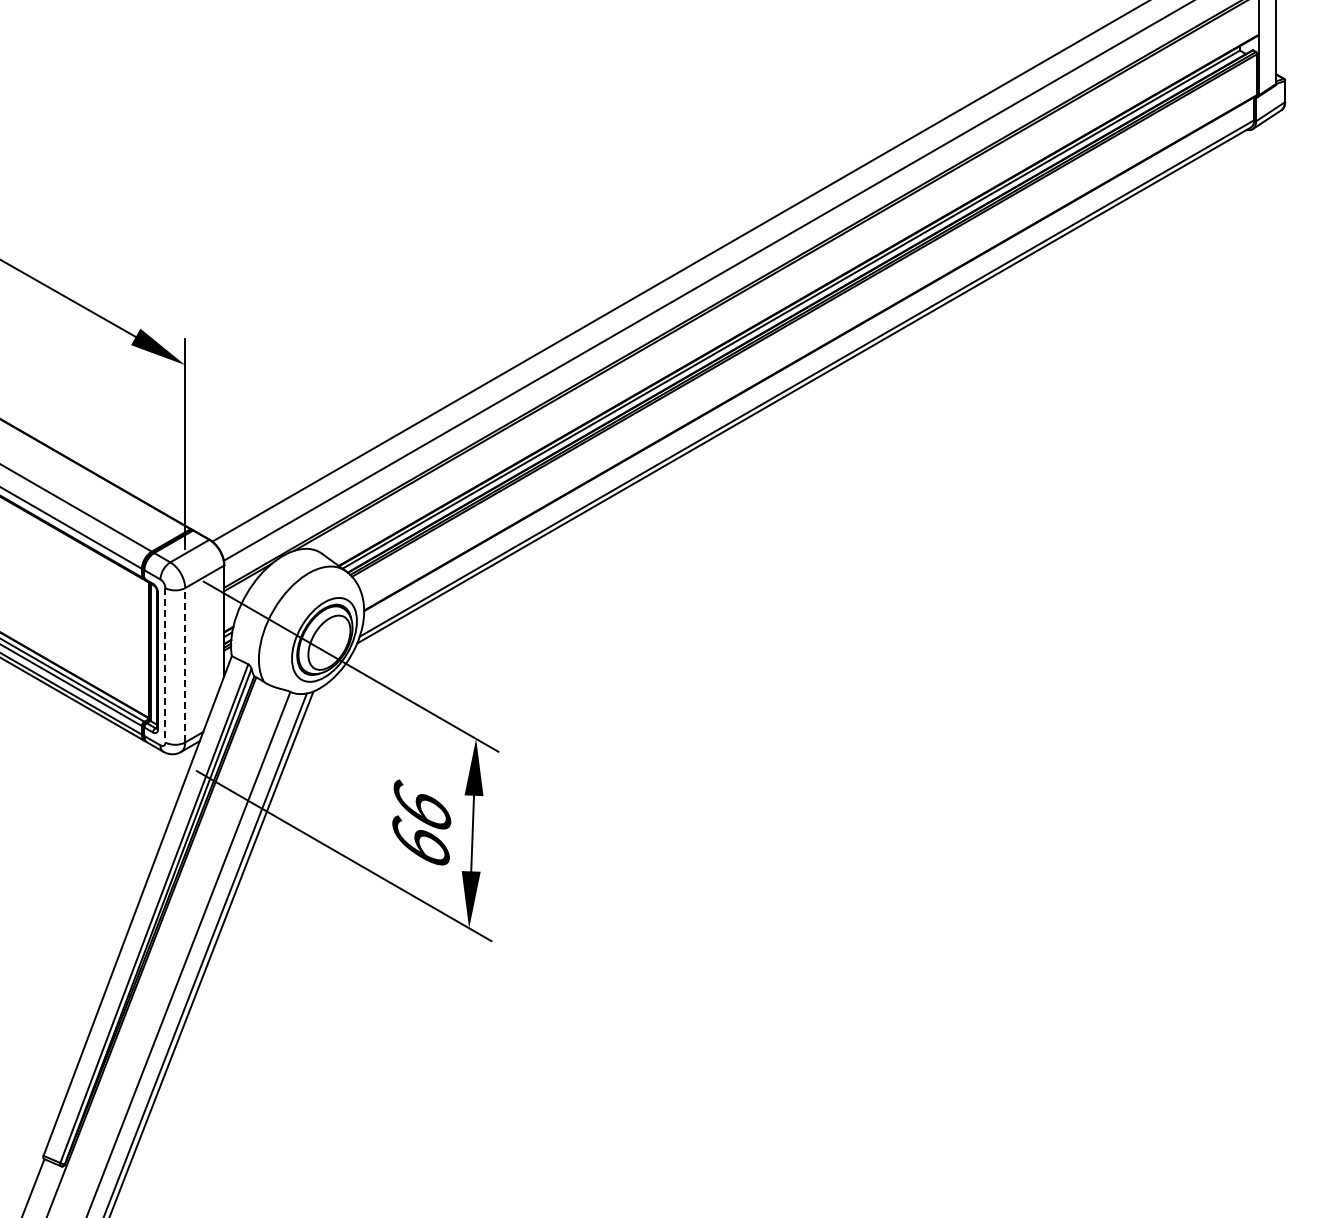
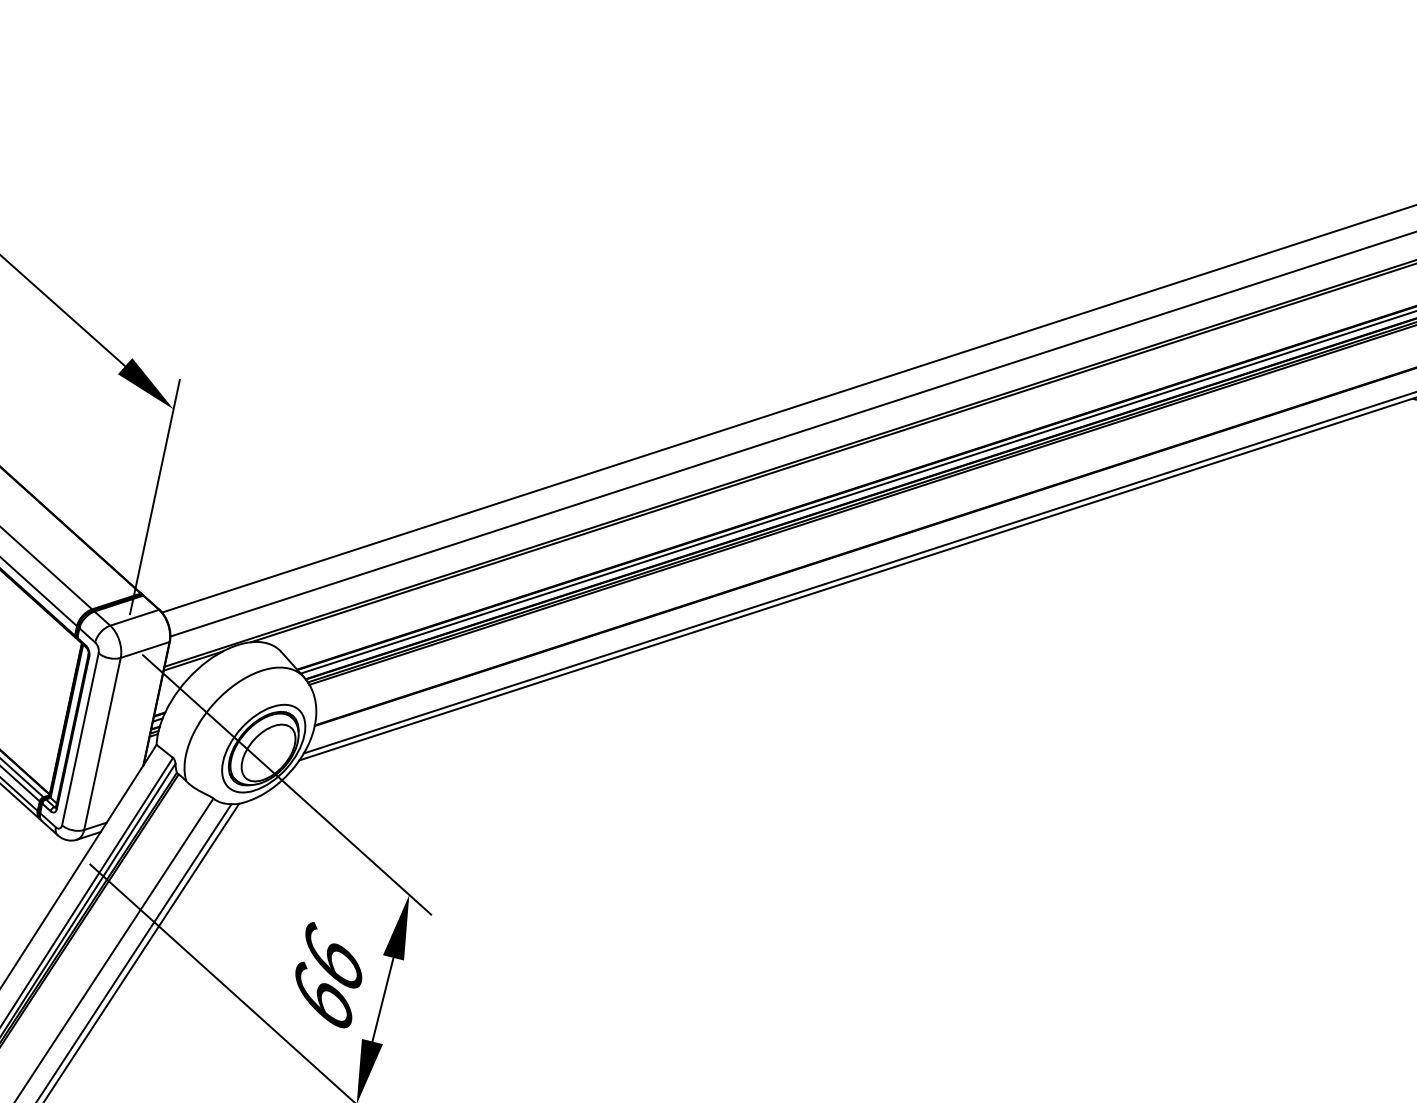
line: (185, 664) -> (102, 743), dashed -> solid
line: (165, 665) -> (80, 739), dashed -> solid

